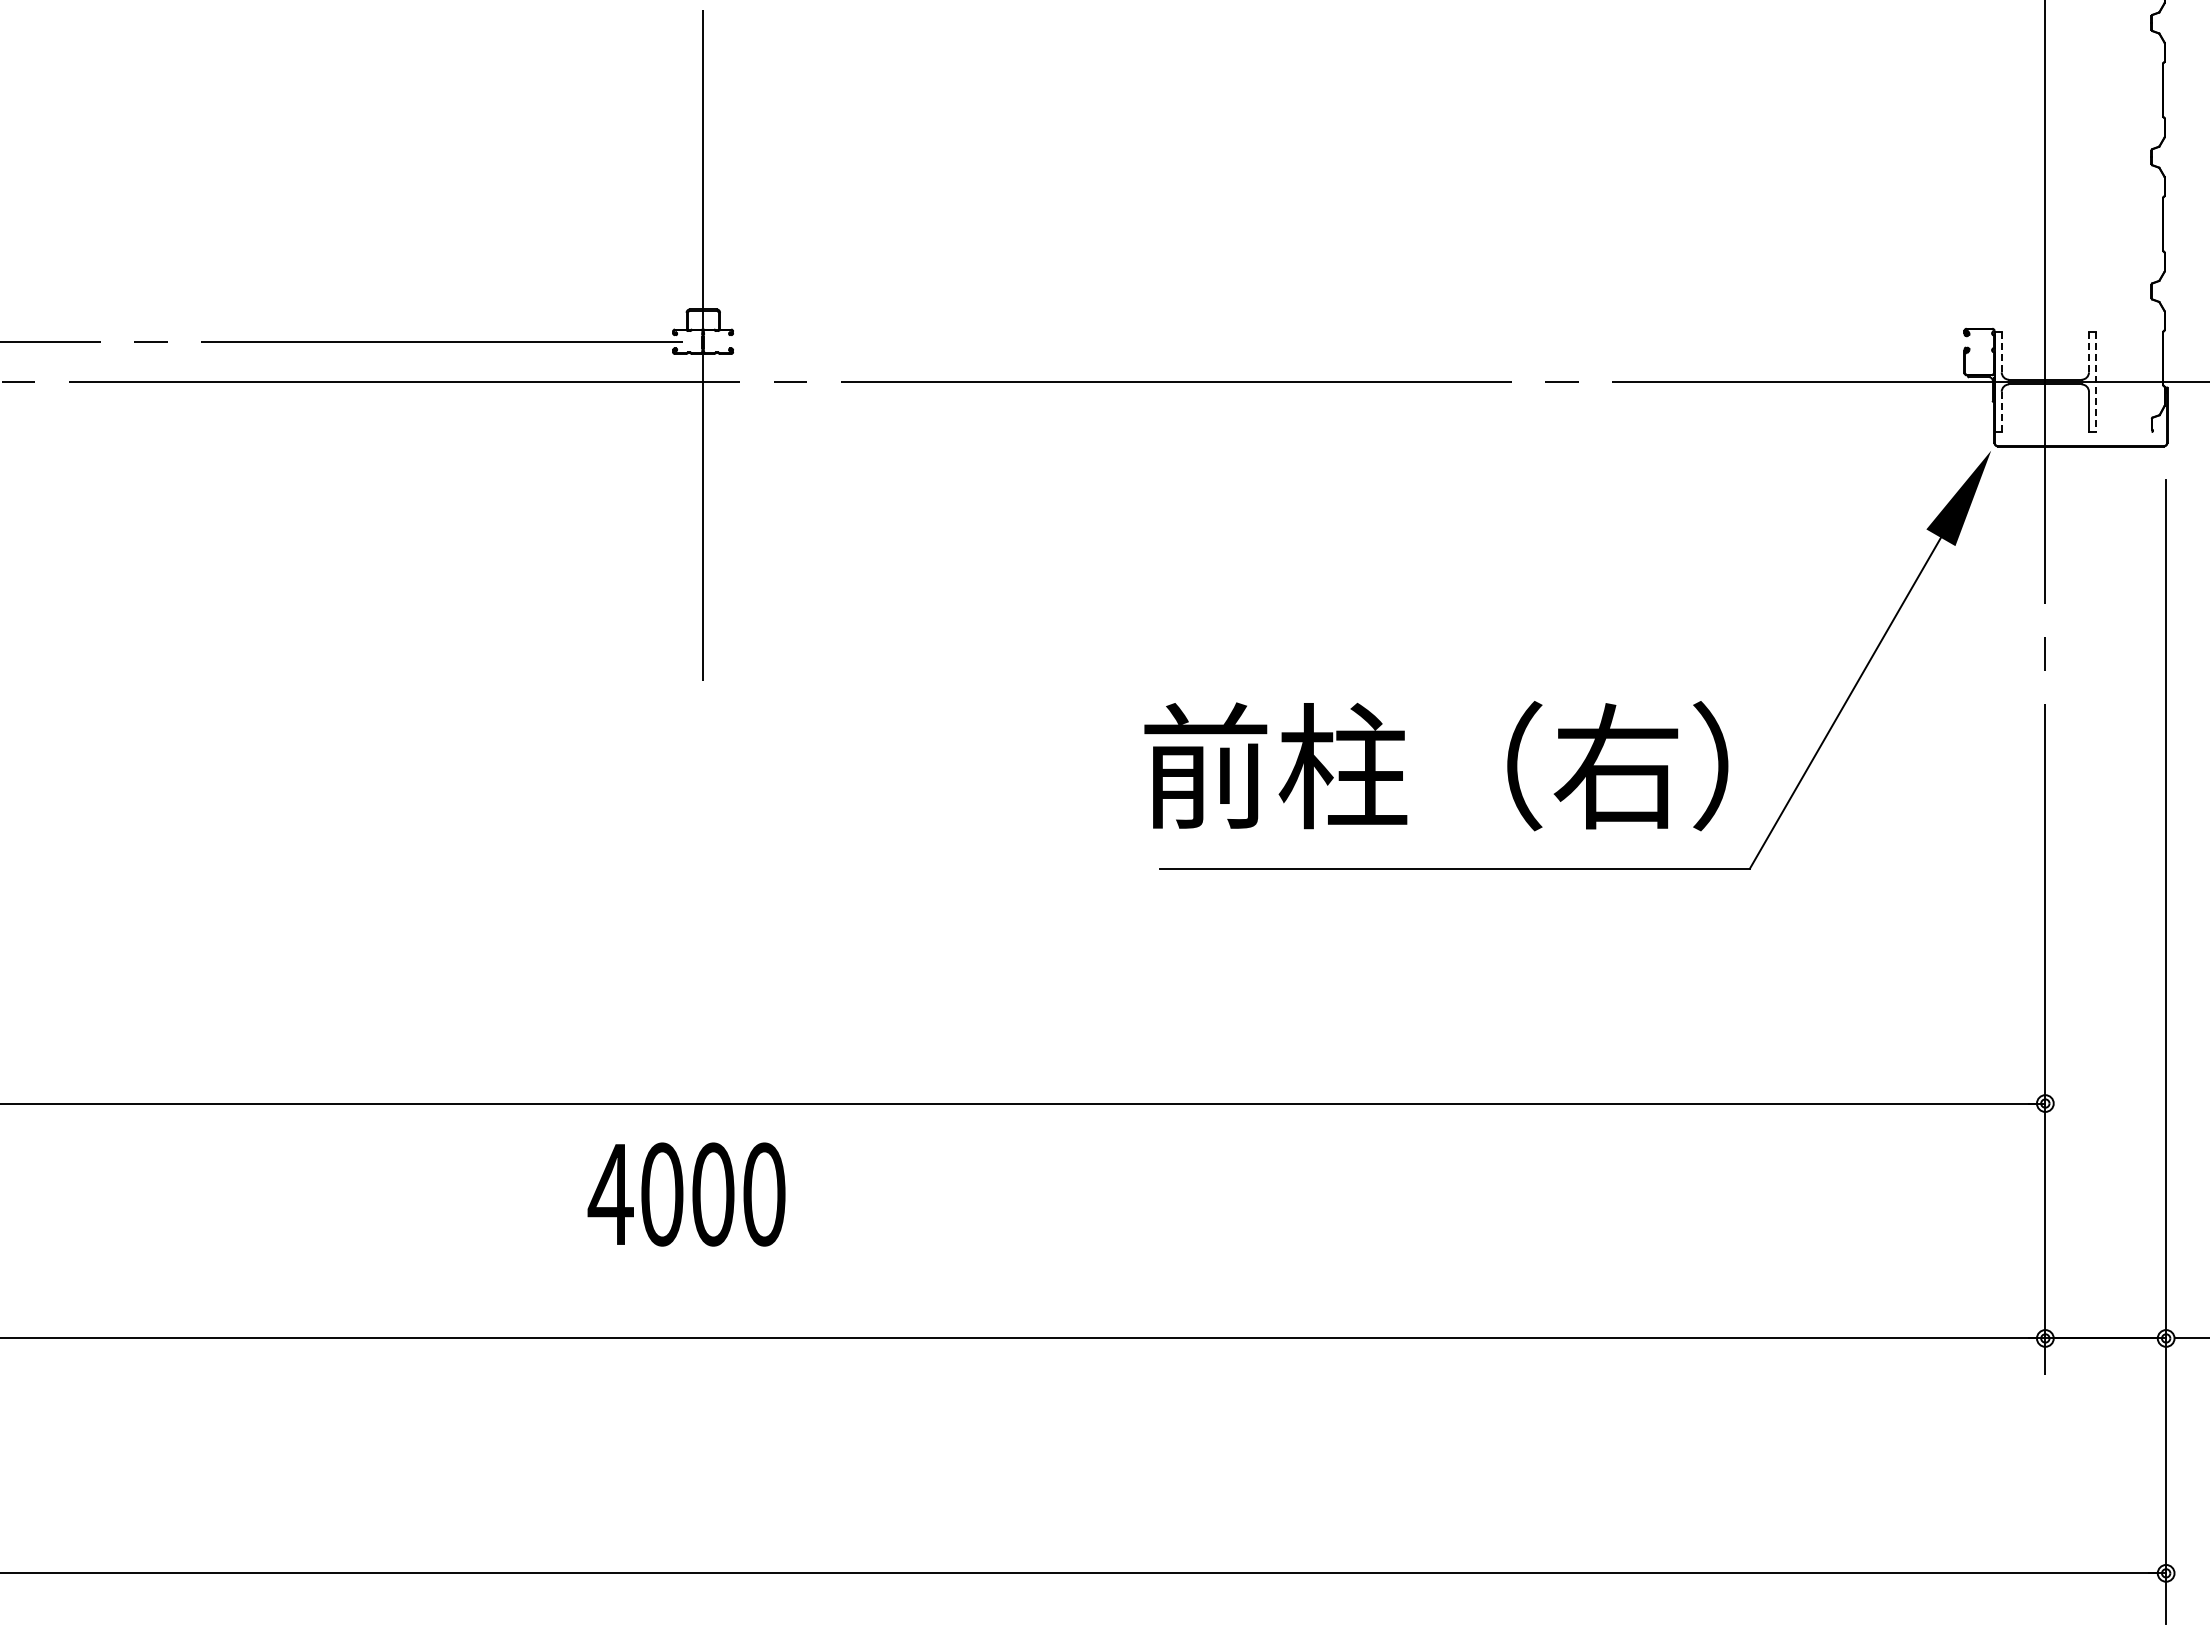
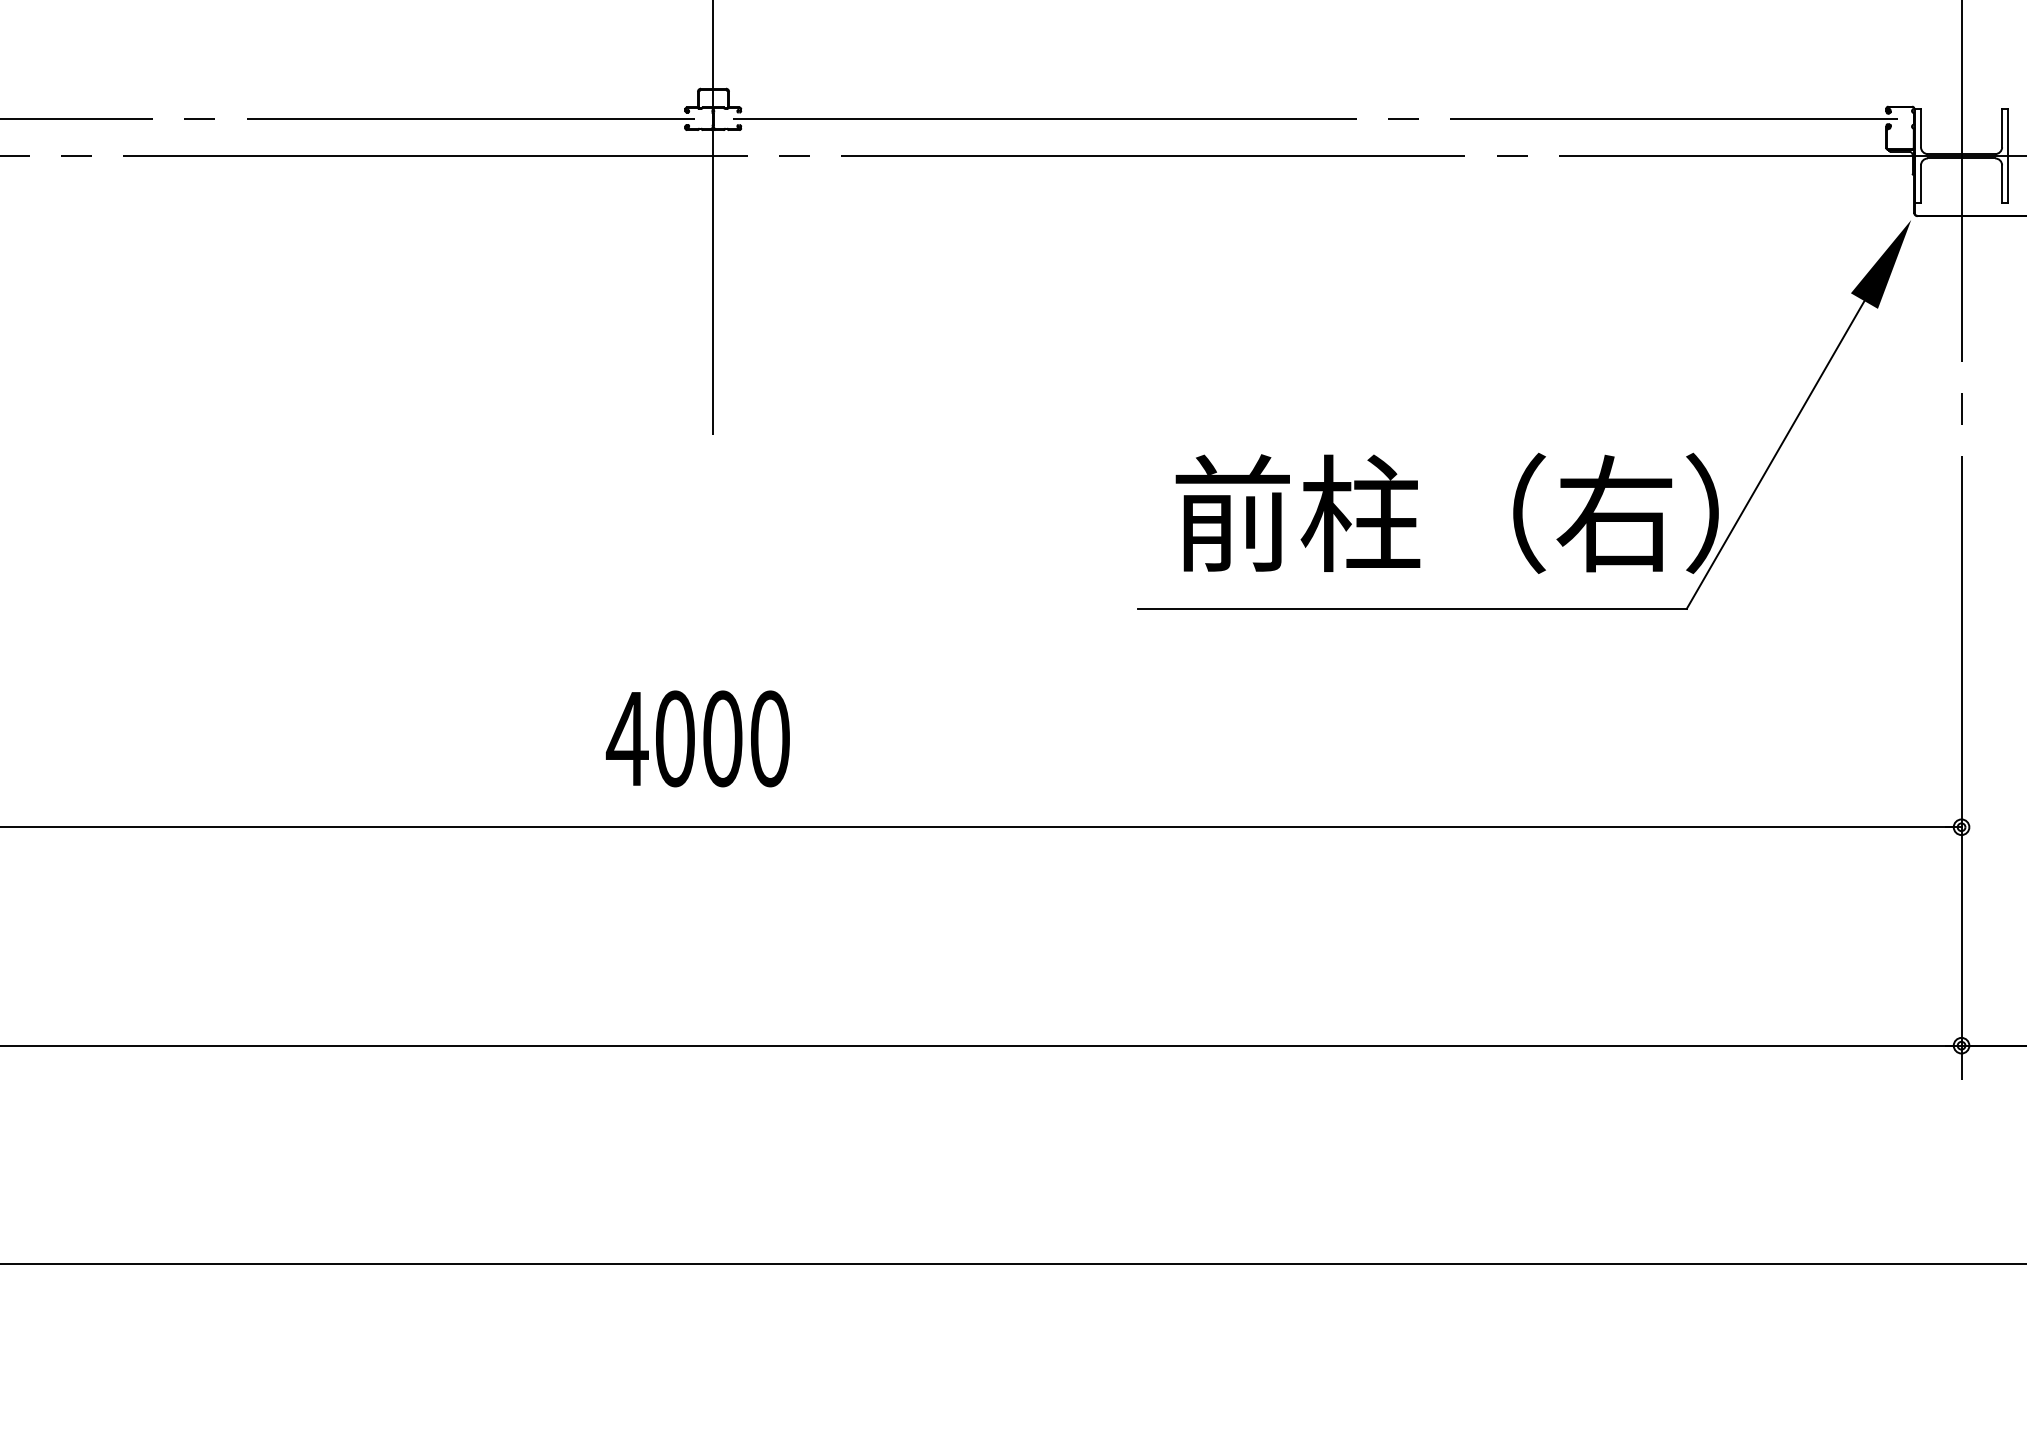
line: (1349, 341) -> (1314, 118), added
line: (2088, 351) -> (2001, 127), dashed -> solid
line: (2001, 352) -> (1920, 128), dashed -> solid
line: (2095, 382) -> (2008, 156), dashed -> solid
line: (2001, 412) -> (1920, 184), dashed -> solid
text: (1436, 766) -> (1447, 513), moved
text: (686, 1194) -> (697, 738), moved

